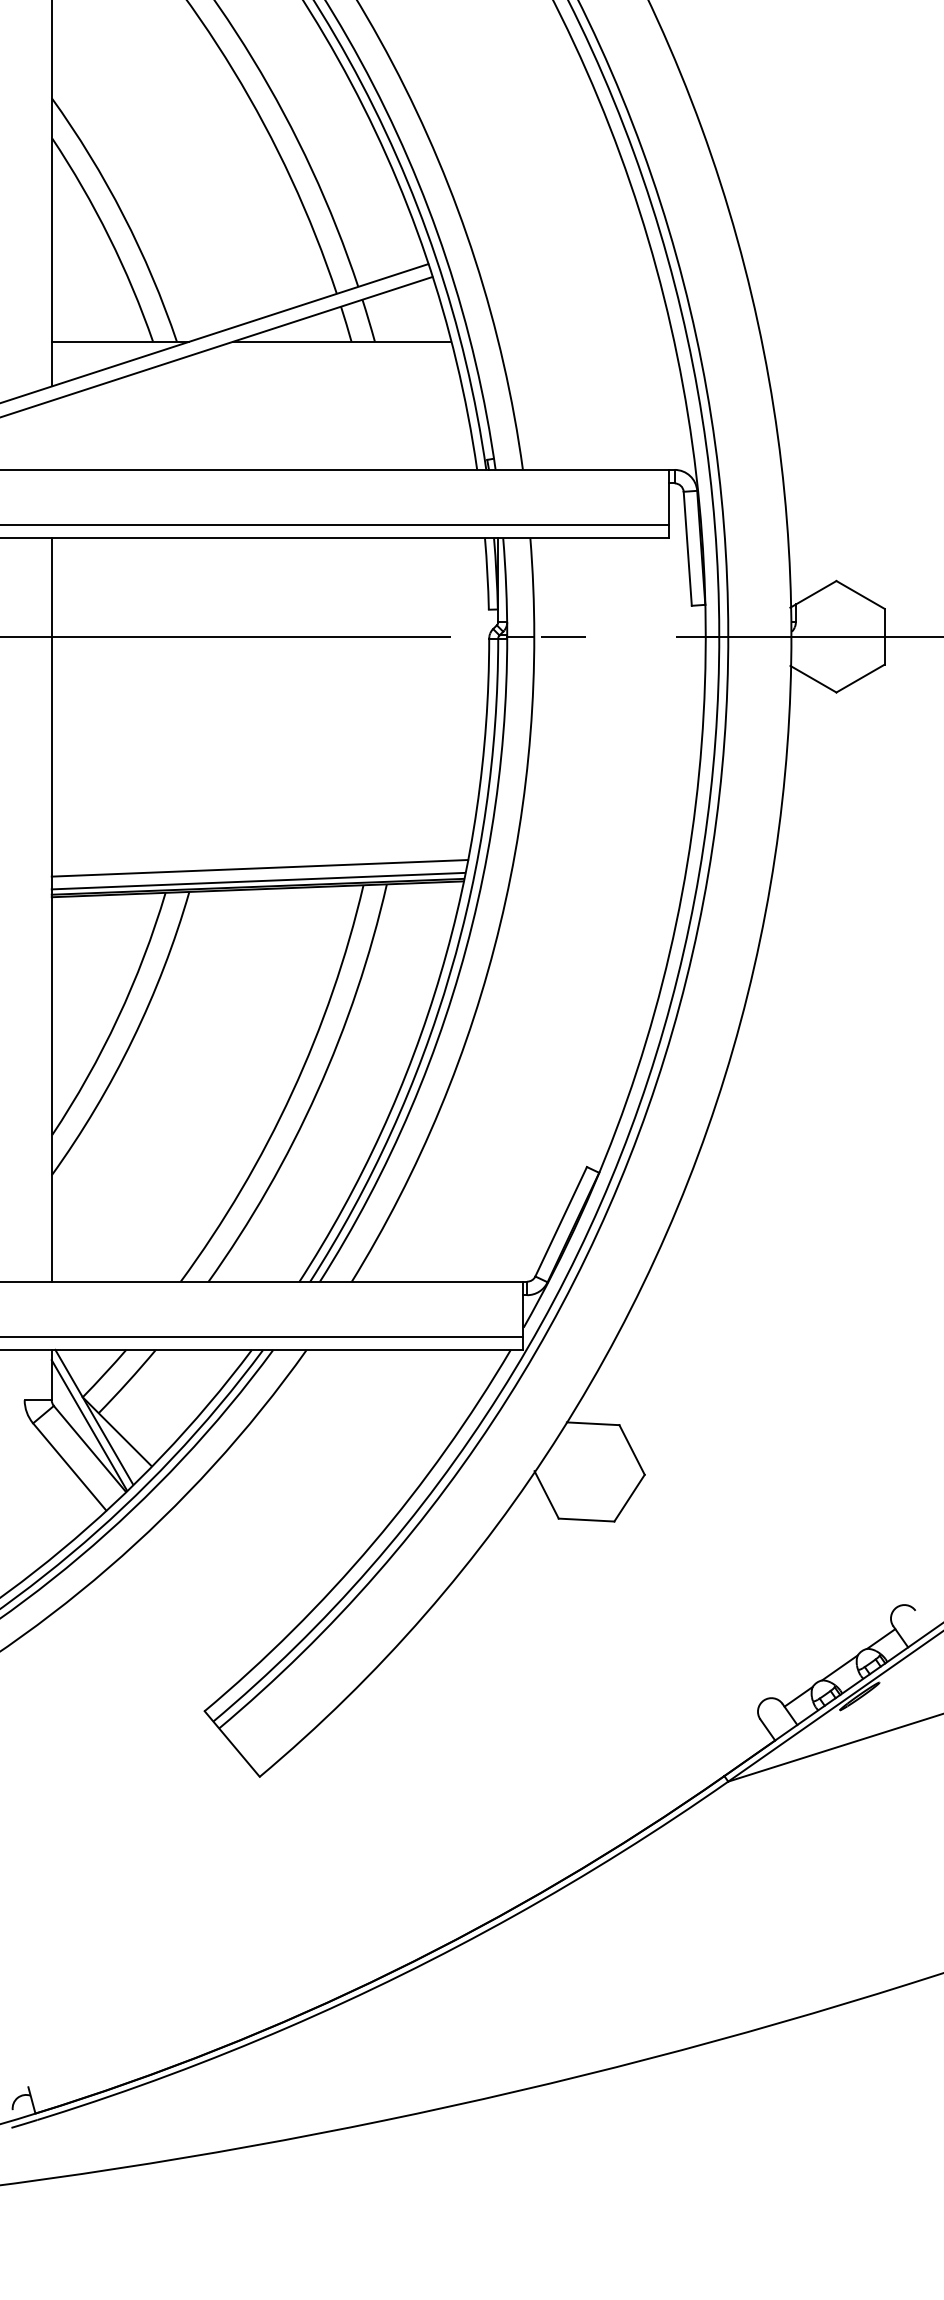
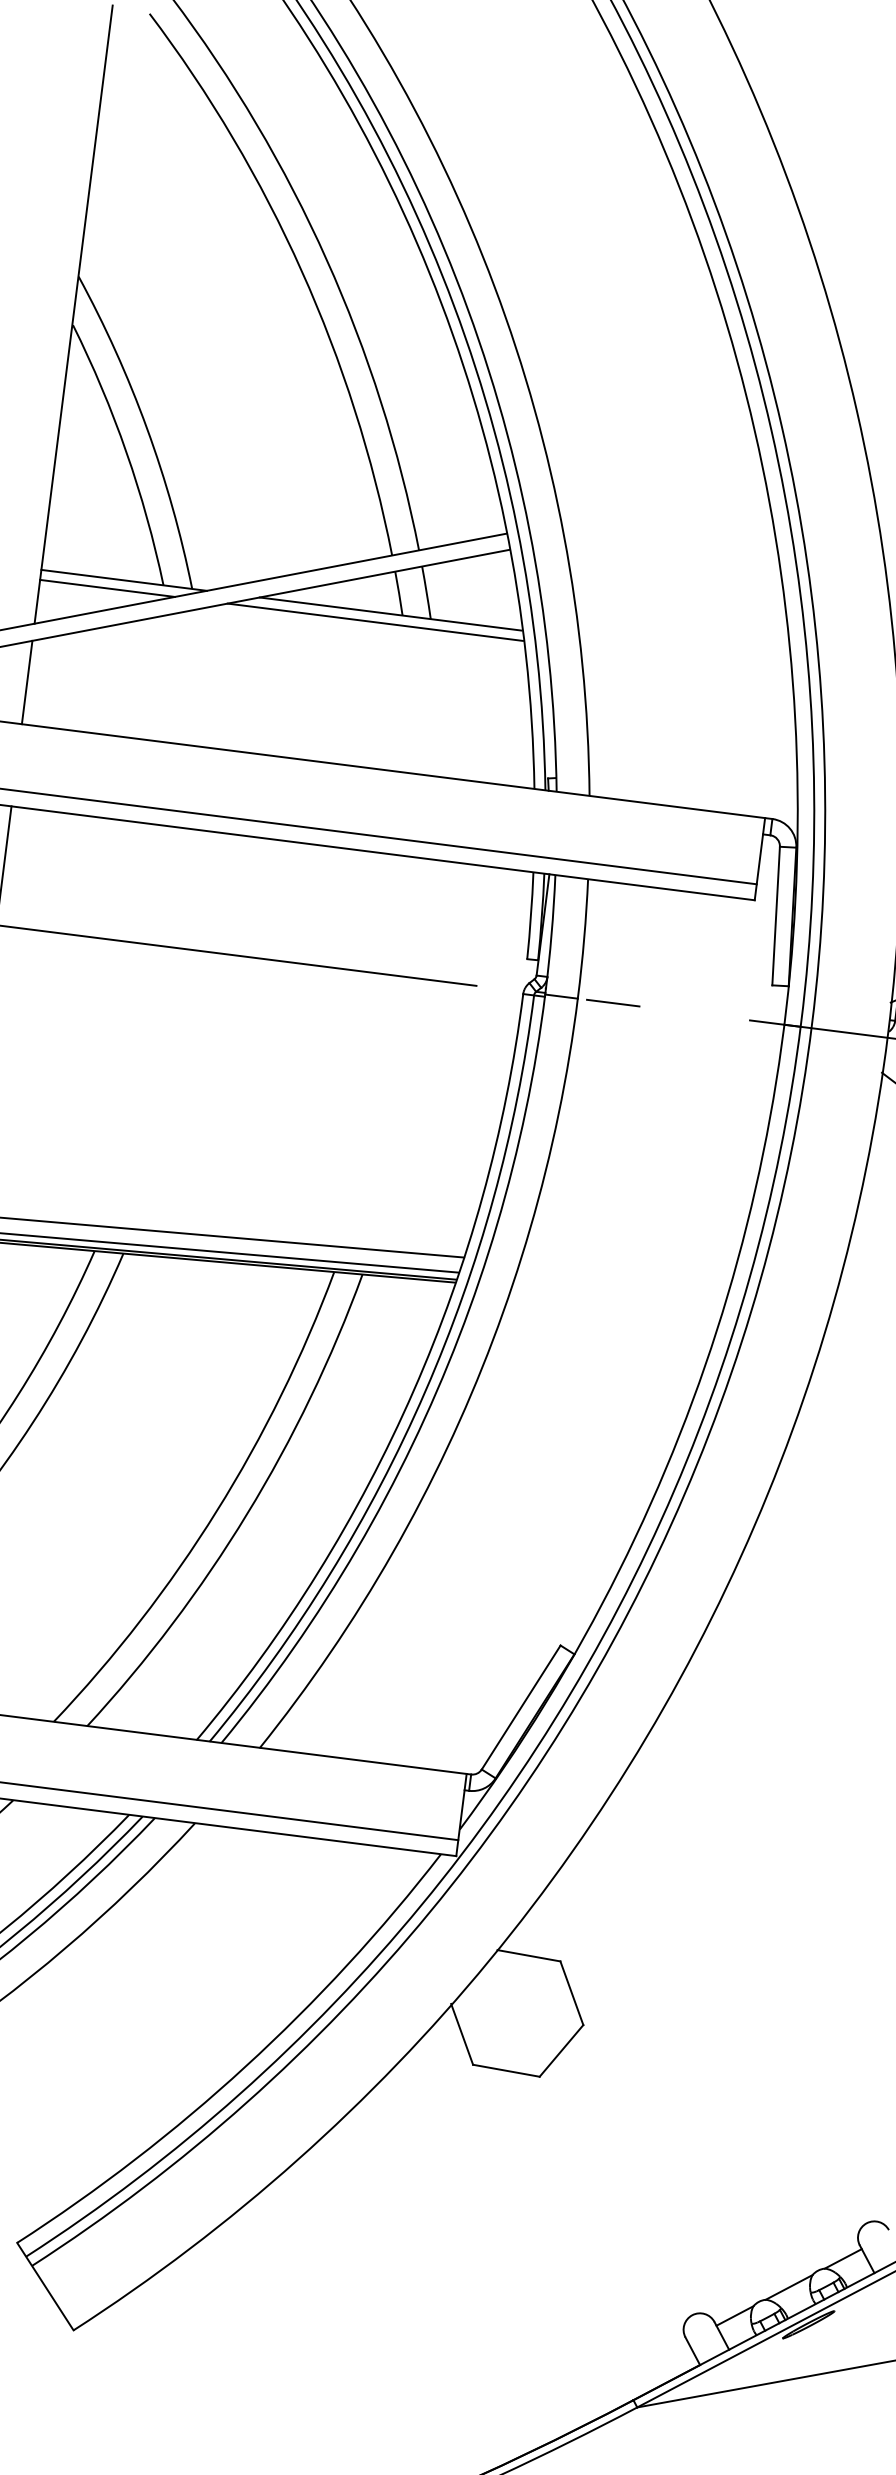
line: (107, 350) -> (107, 588), added
line: (329, 350) -> (374, 622), added
line: (51, 434) -> (26, 681), added

